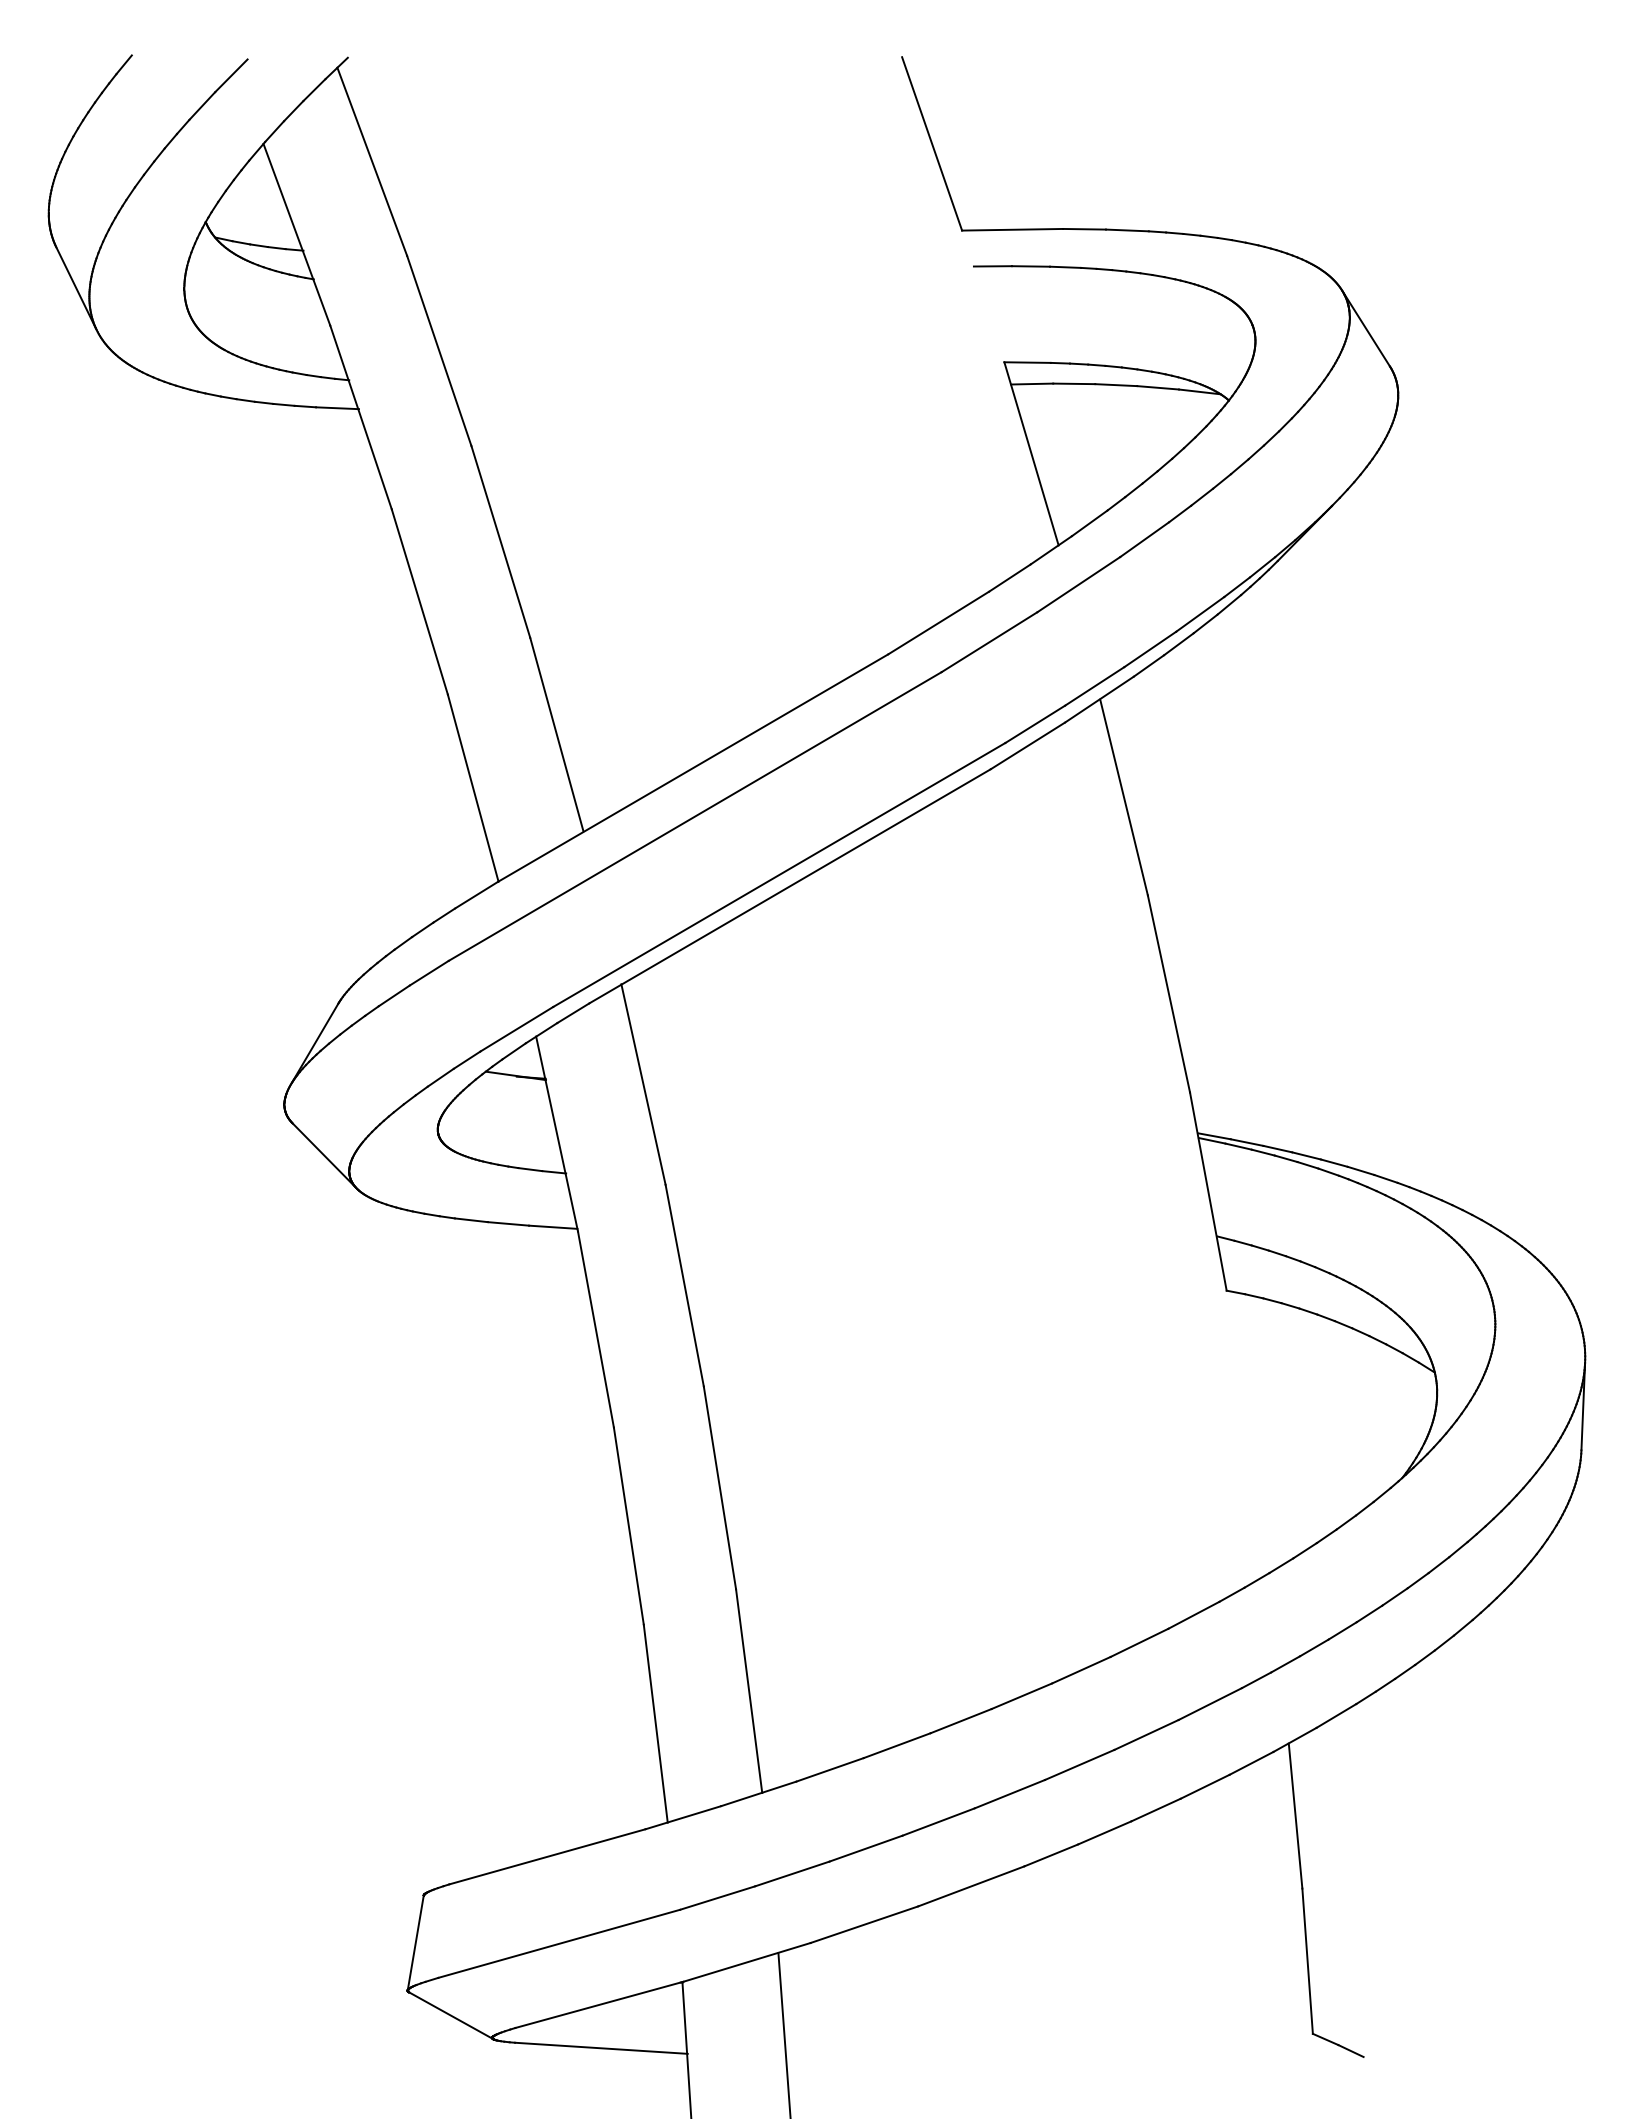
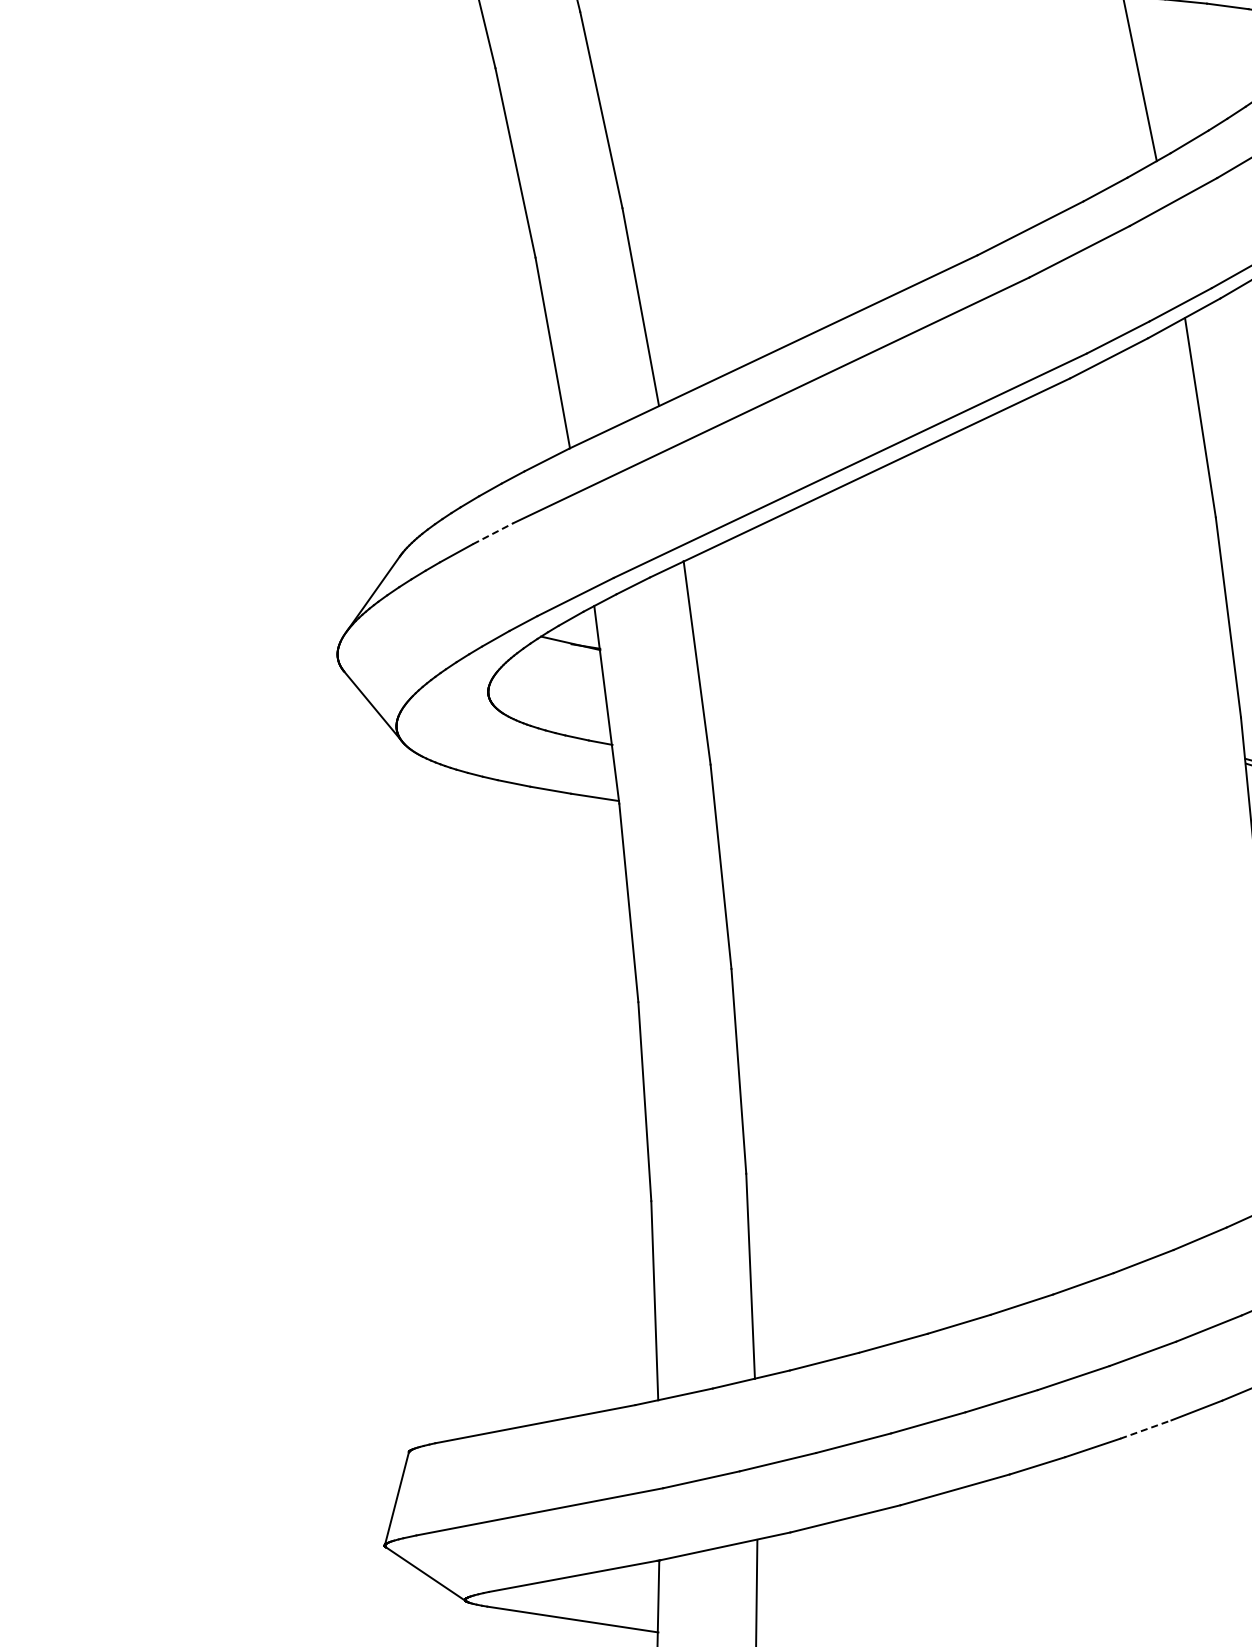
line: (429, 972) -> (493, 532), solid -> dashed
line: (1156, 1809) -> (1146, 1429), solid -> dashed

